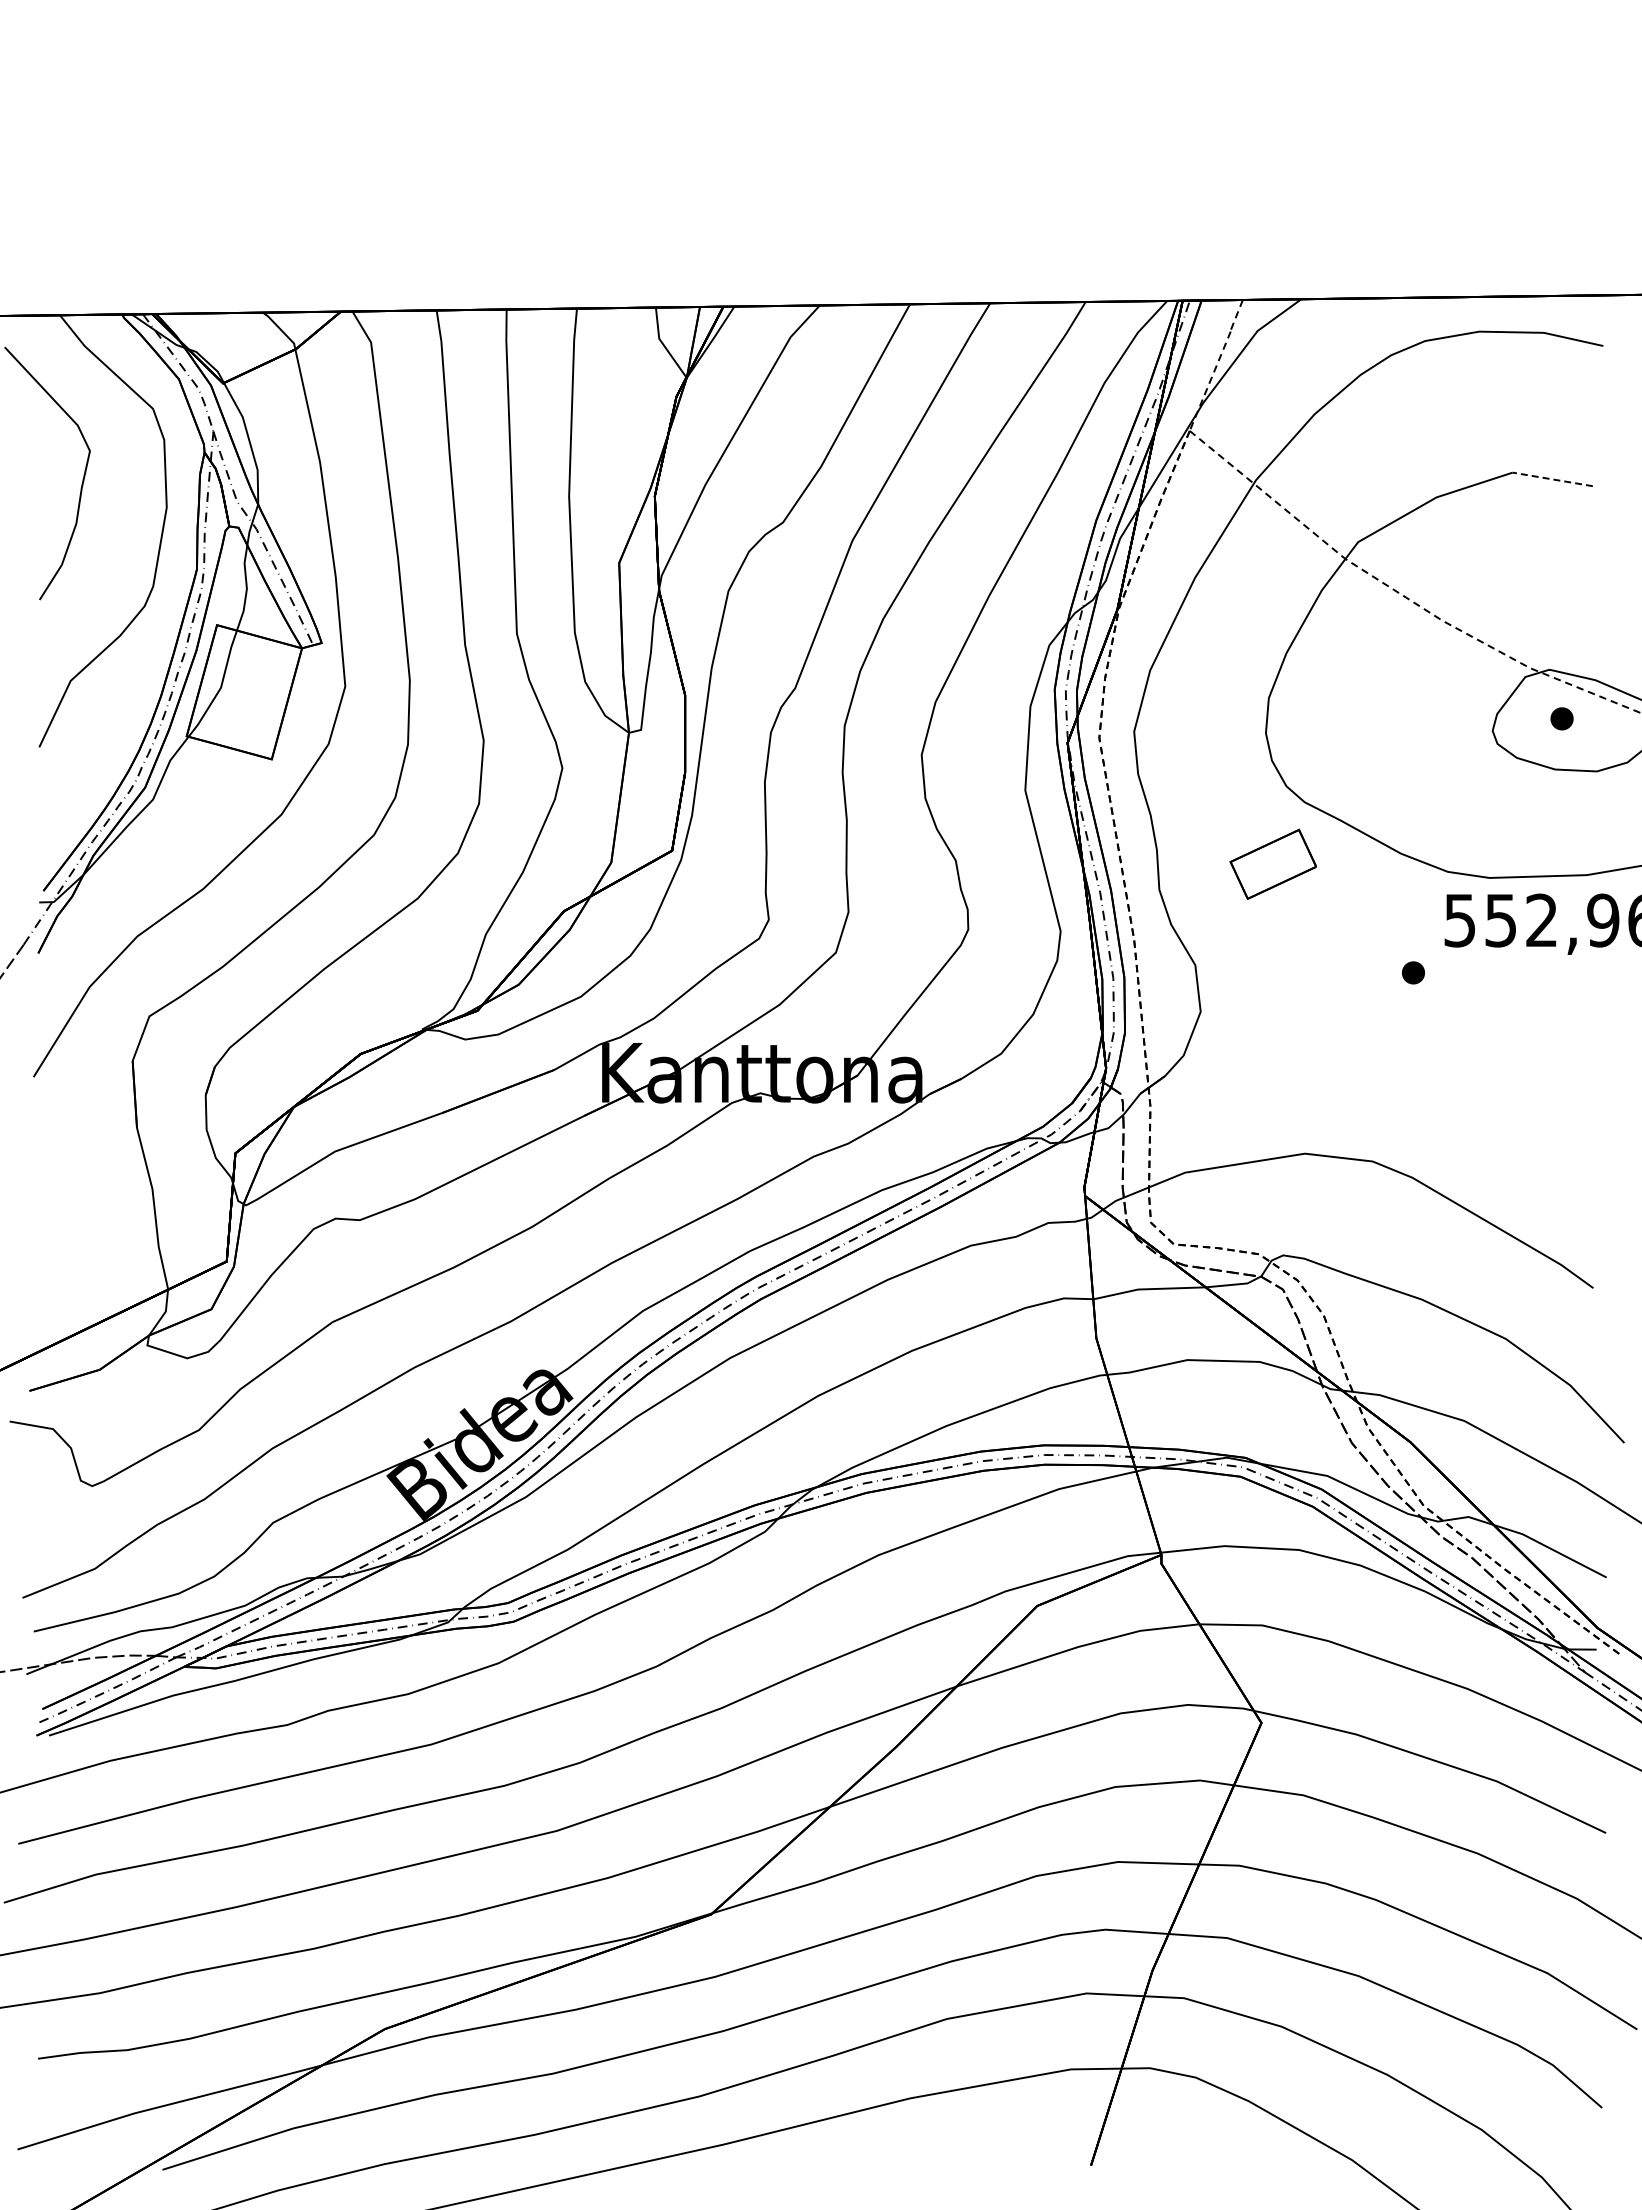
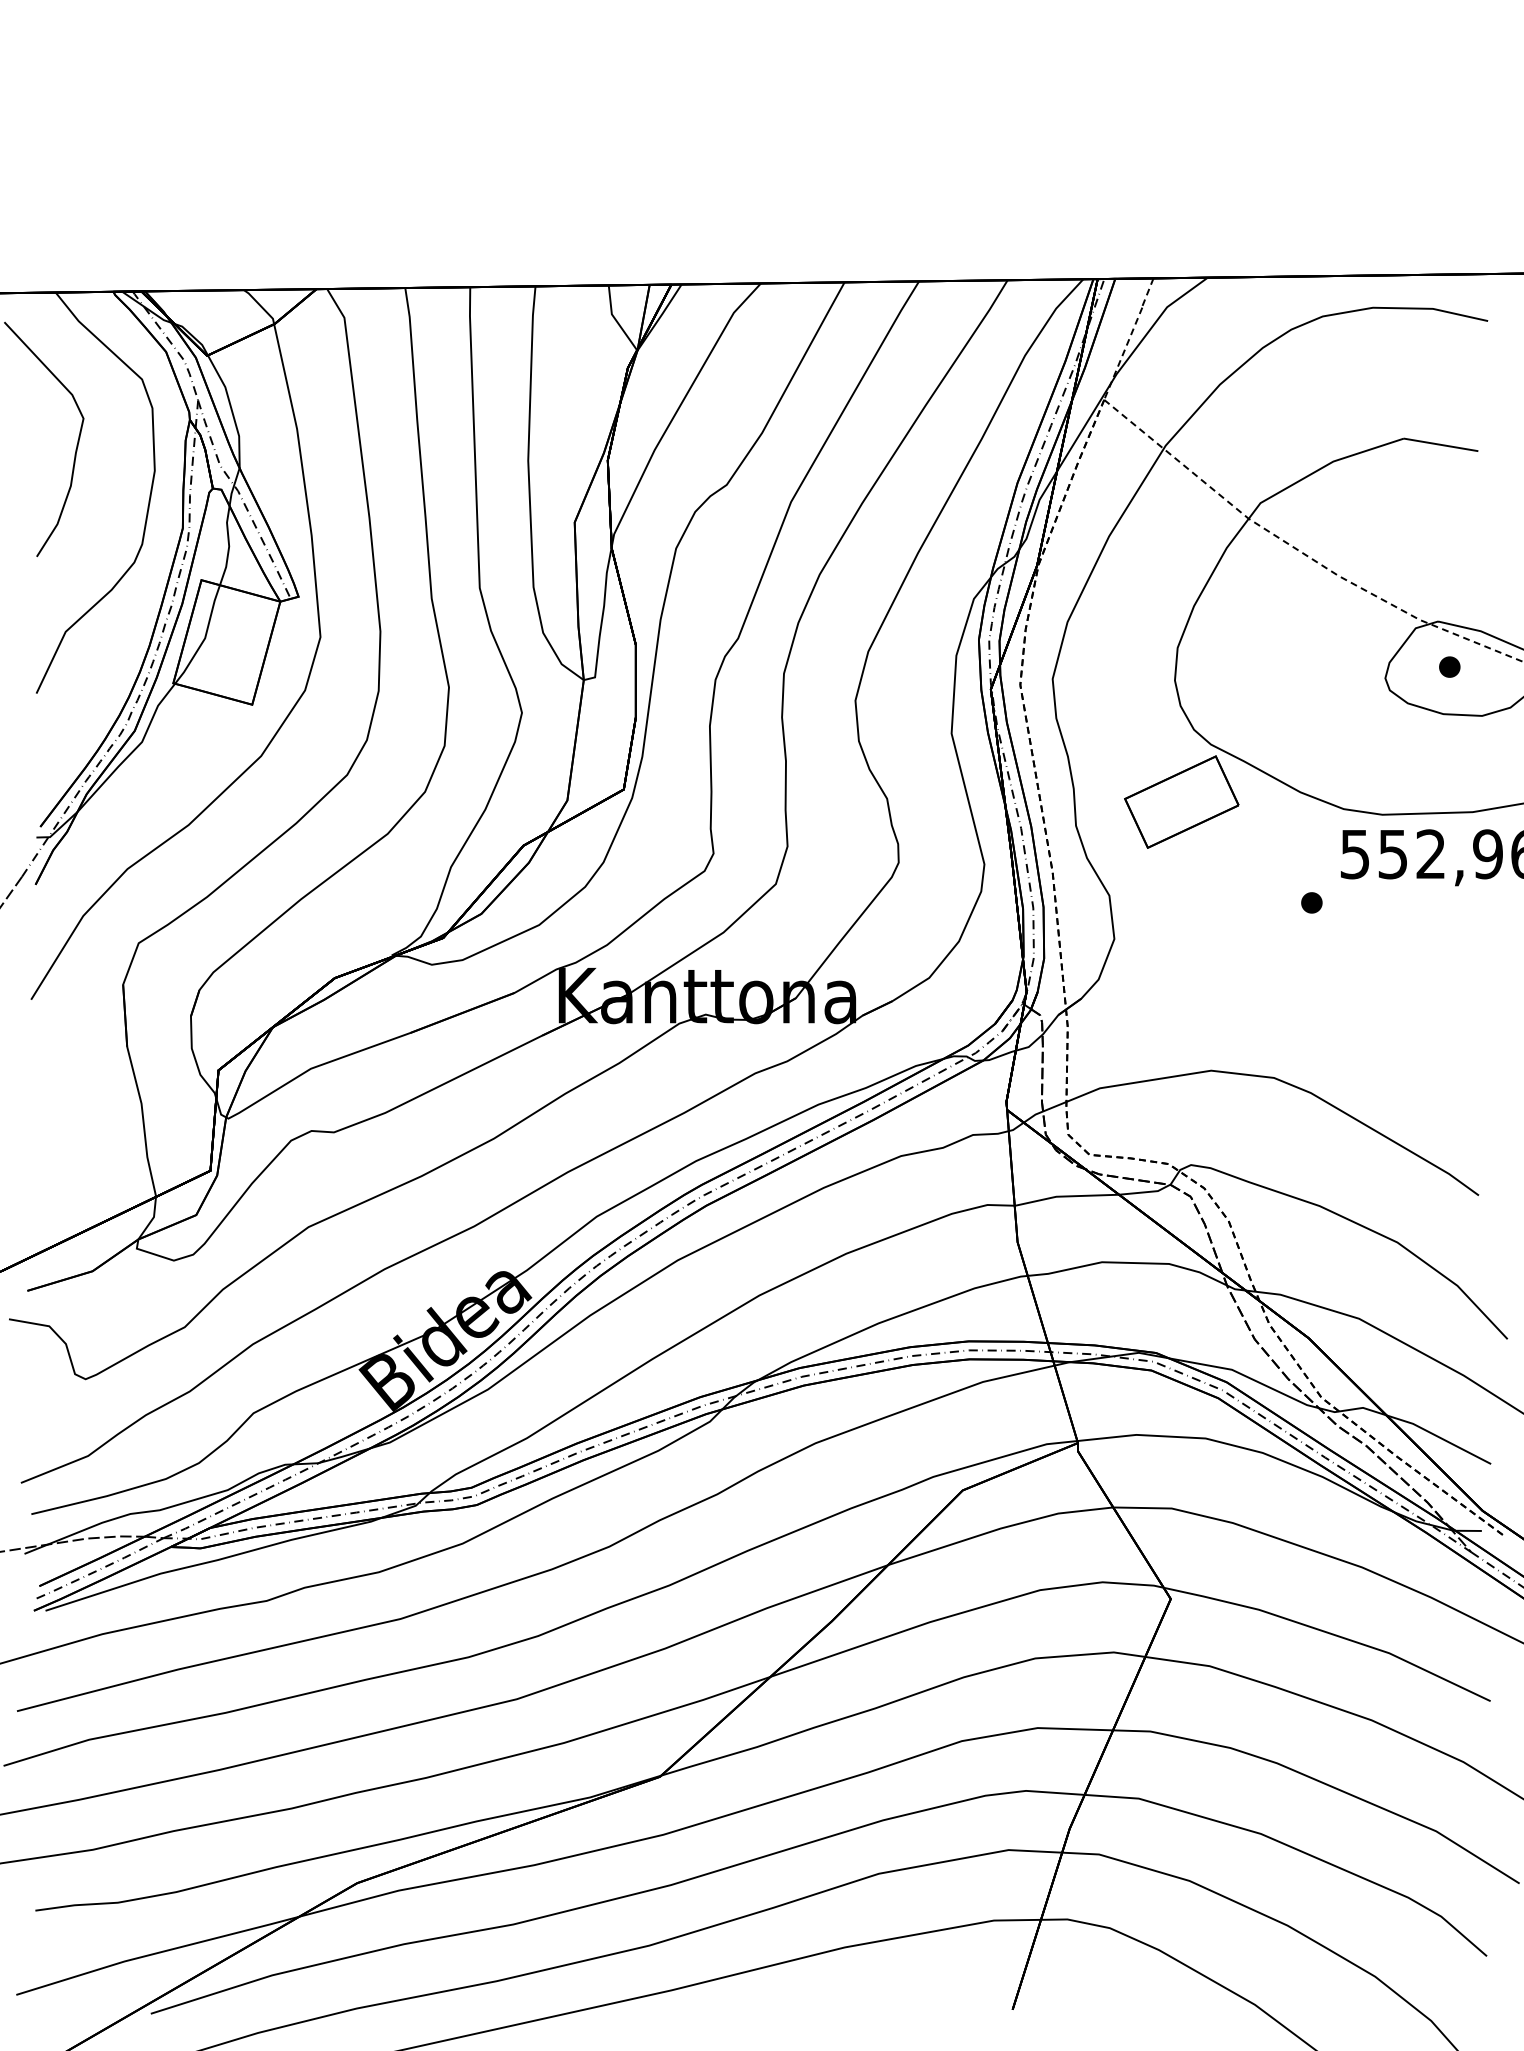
line: (1552, 479) -> (1440, 444), dashed -> solid
part: (1273, 864) -> (1181, 802), size x1.43

